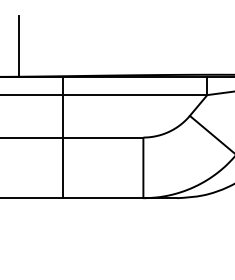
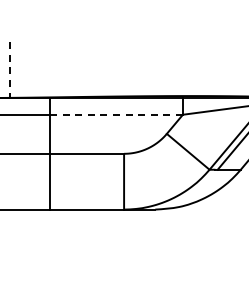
line: (18, 46) -> (9, 70), solid -> dashed
line: (135, 94) -> (116, 114), solid -> dashed

